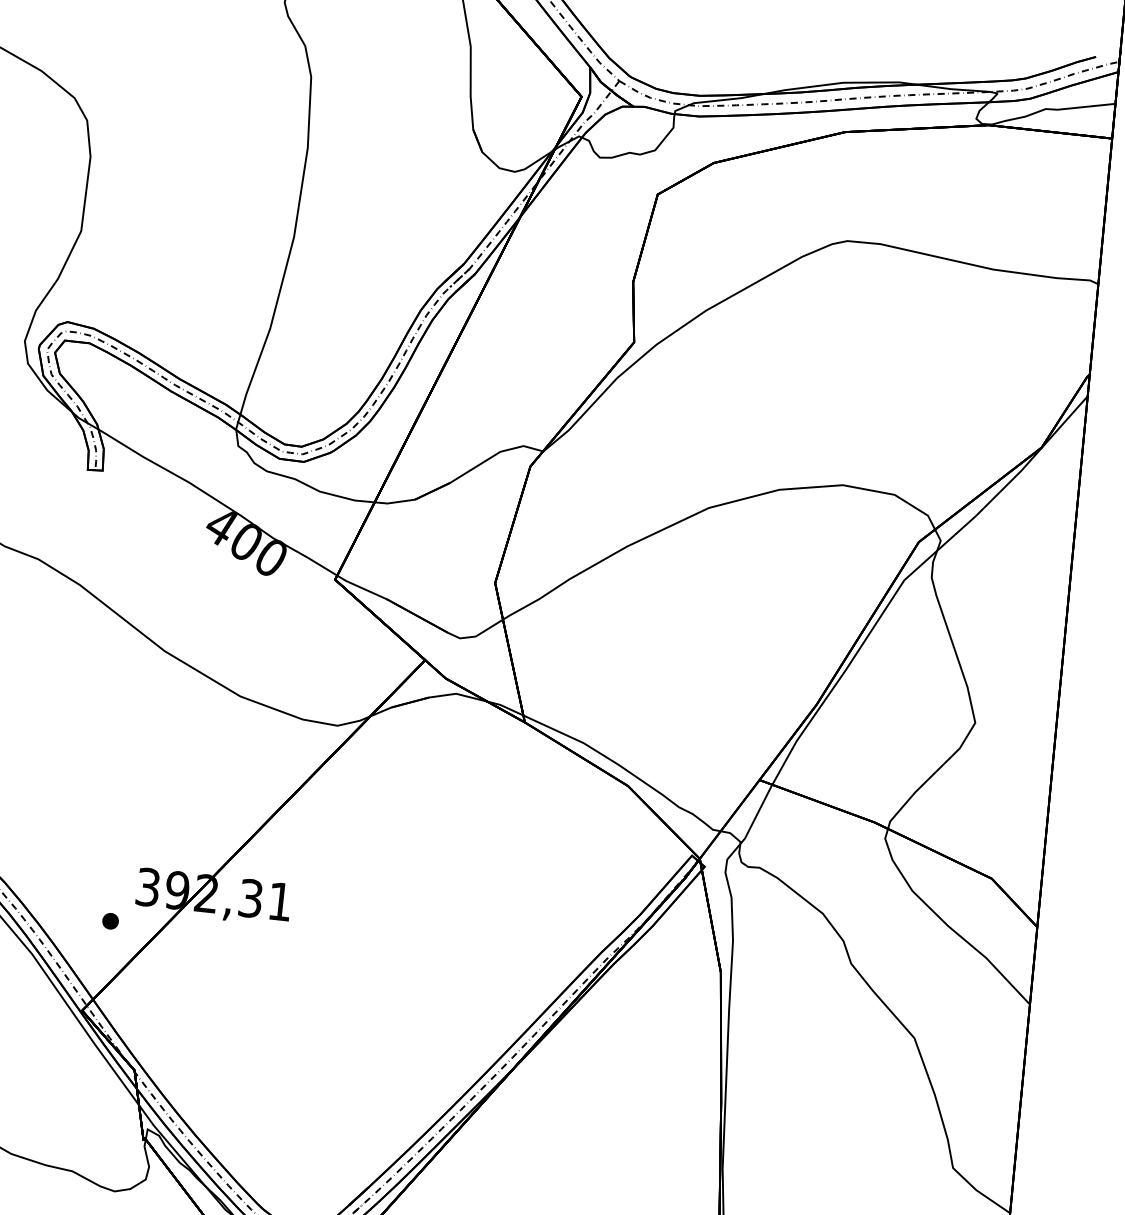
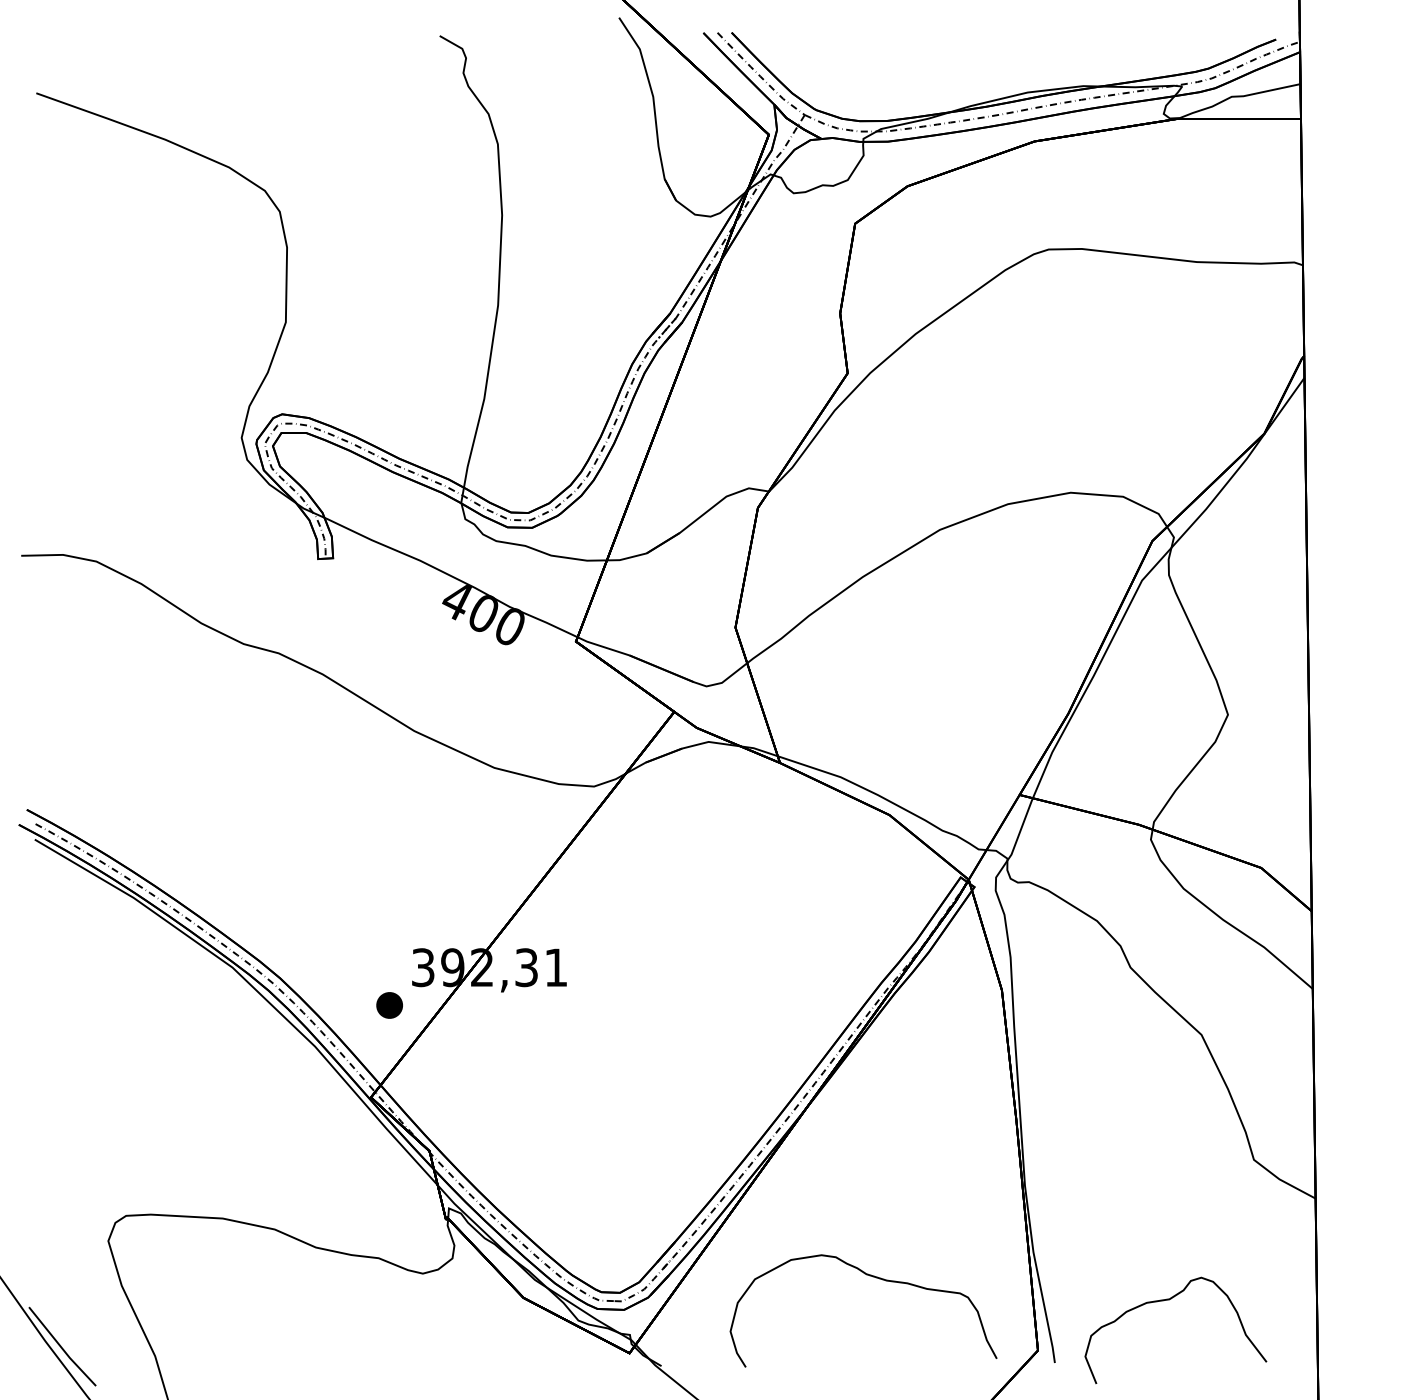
part: (110, 921) -> (389, 1005), size x1.6

